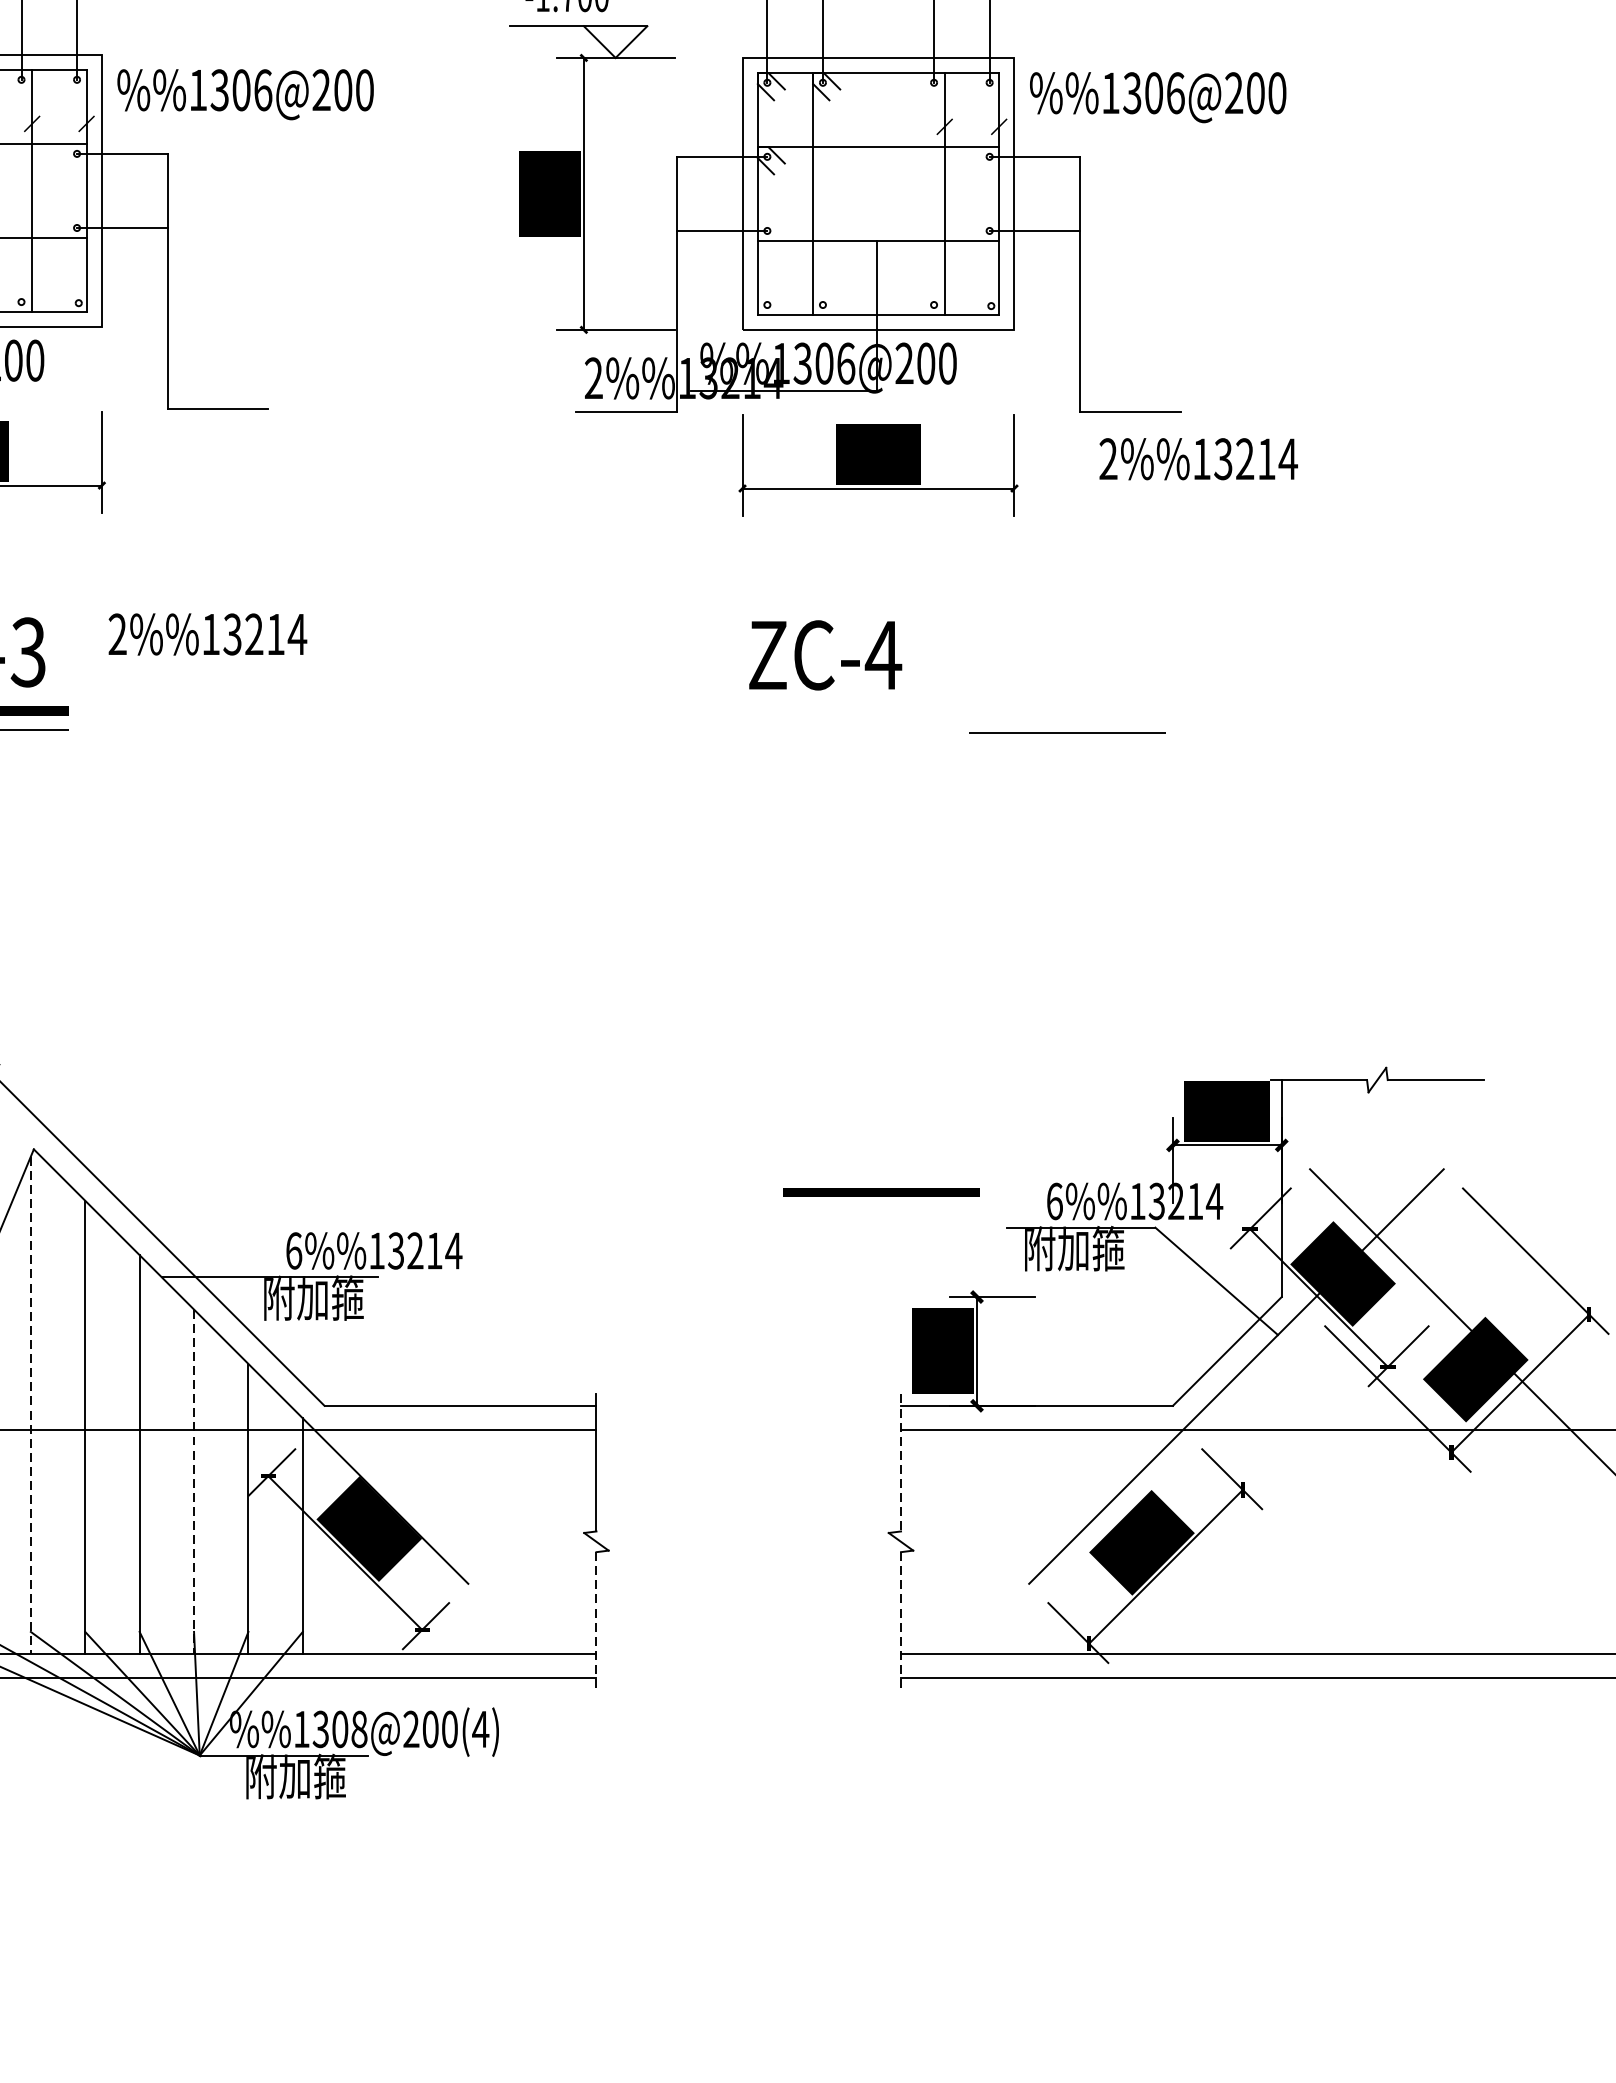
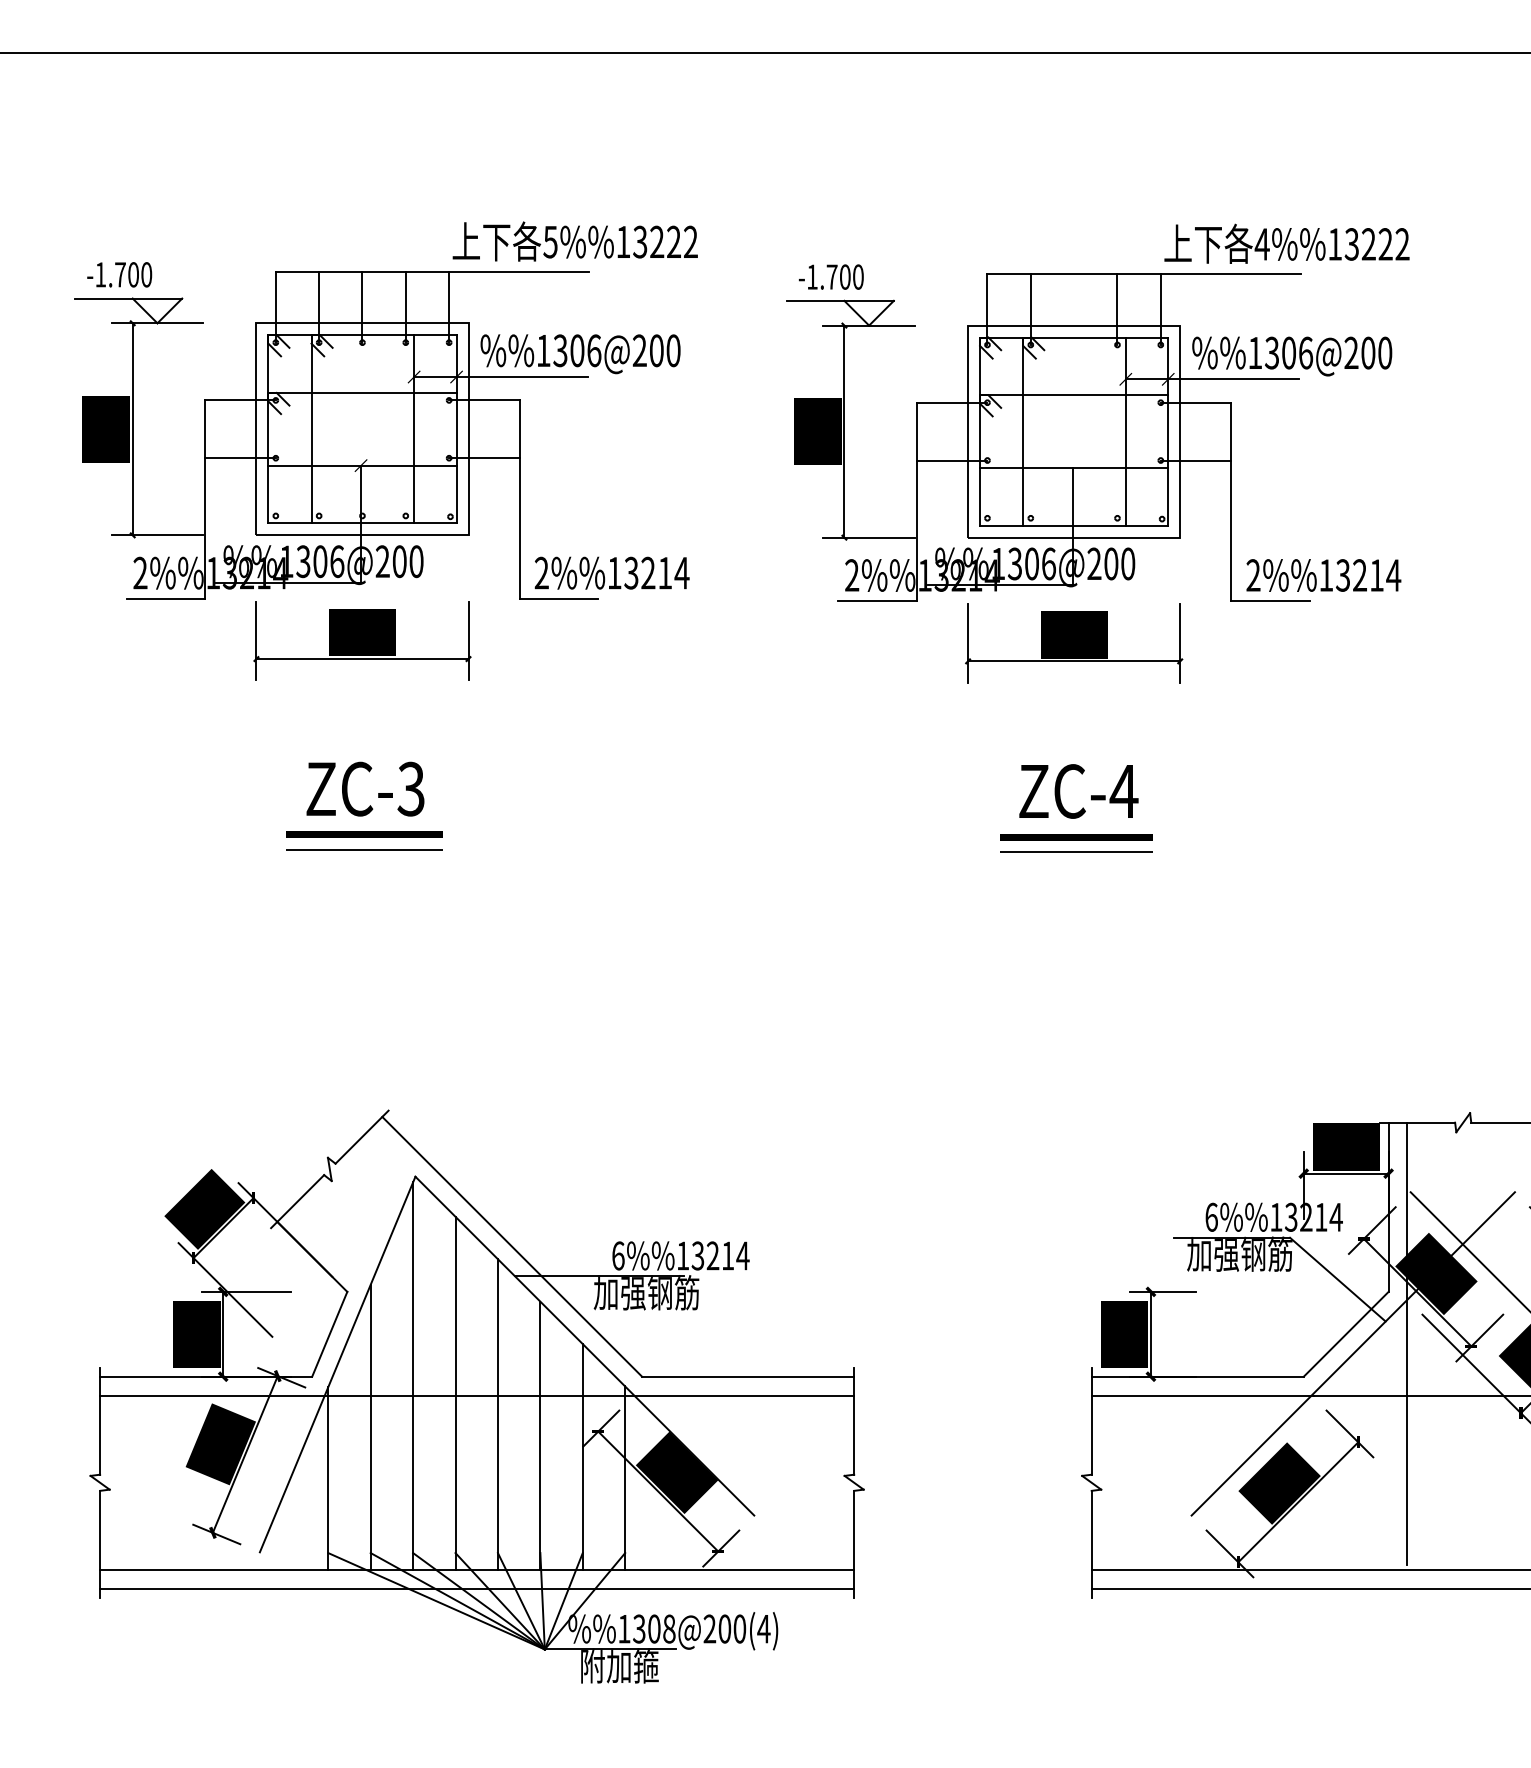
line: (142, 124) -> (500, 377), added
line: (1055, 127) -> (1212, 379), added
text: (1198, 459) -> (1323, 575), moved
text: (207, 633) -> (611, 572), moved
text: (825, 655) -> (1078, 791), moved
line: (1067, 732) -> (1076, 851), moved
line: (881, 1192) -> (1076, 837), moved
text: (1090, 1247) -> (1239, 1253), 附加箍 -> 加强钢筋
text: (330, 1297) -> (646, 1292), 附加箍 -> 加强钢筋
line: (1305, 1363) -> (1407, 1343), added
line: (31, 1405) -> (413, 1376), dashed -> solid
line: (900, 1463) -> (1091, 1421), dashed -> solid
line: (194, 1482) -> (540, 1436), dashed -> solid
line: (596, 1620) -> (854, 1544), dashed -> solid
line: (900, 1620) -> (1091, 1544), dashed -> solid

